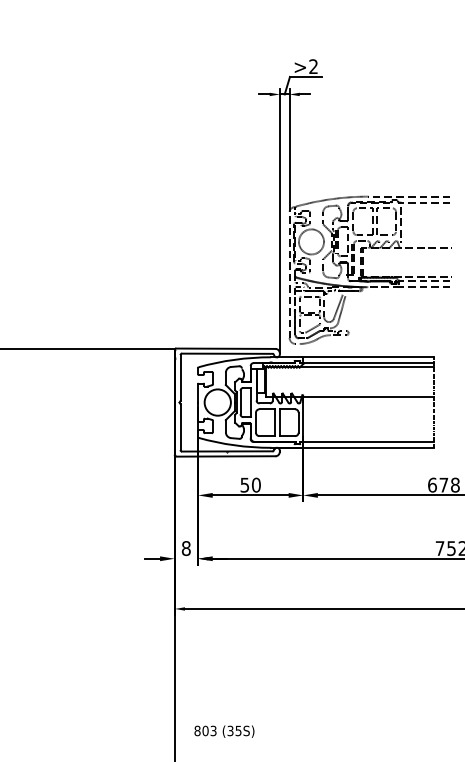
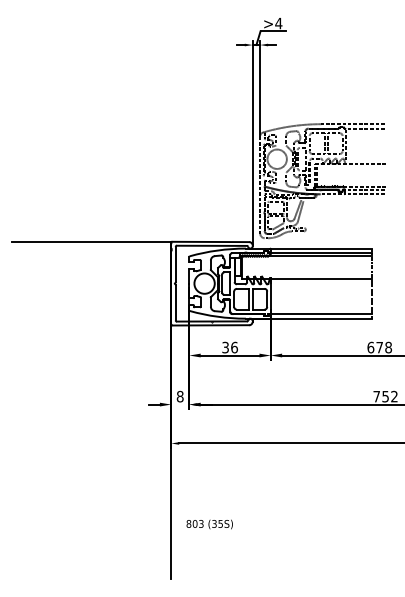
text: (313, 66) -> (278, 23), >2 -> >4
text: (249, 483) -> (229, 346), 50 -> 36
text: (224, 731) -> (209, 524), moved

